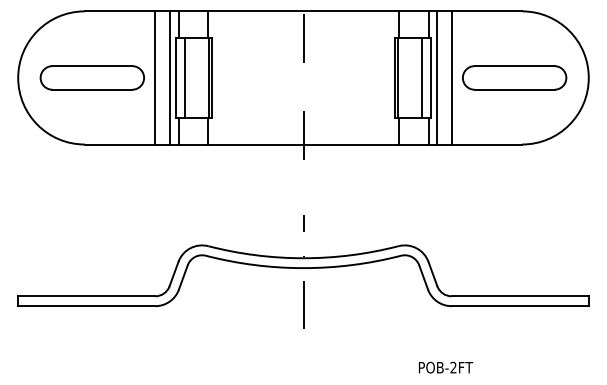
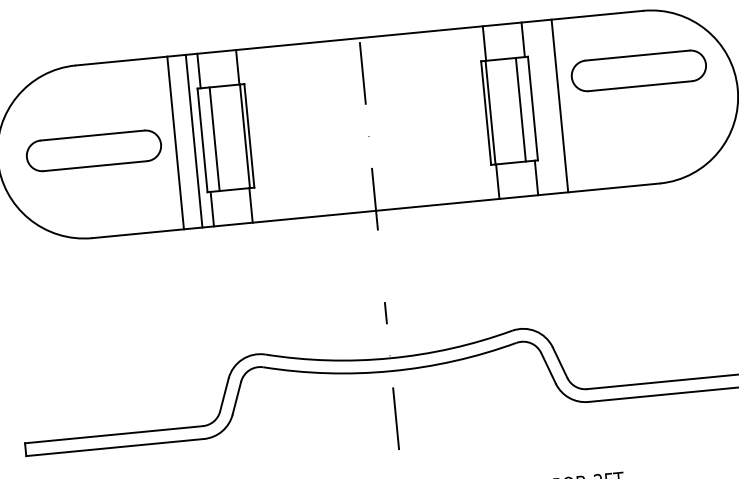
line: (437, 77) -> (541, 107), removed
part: (514, 77) -> (638, 70), moved

